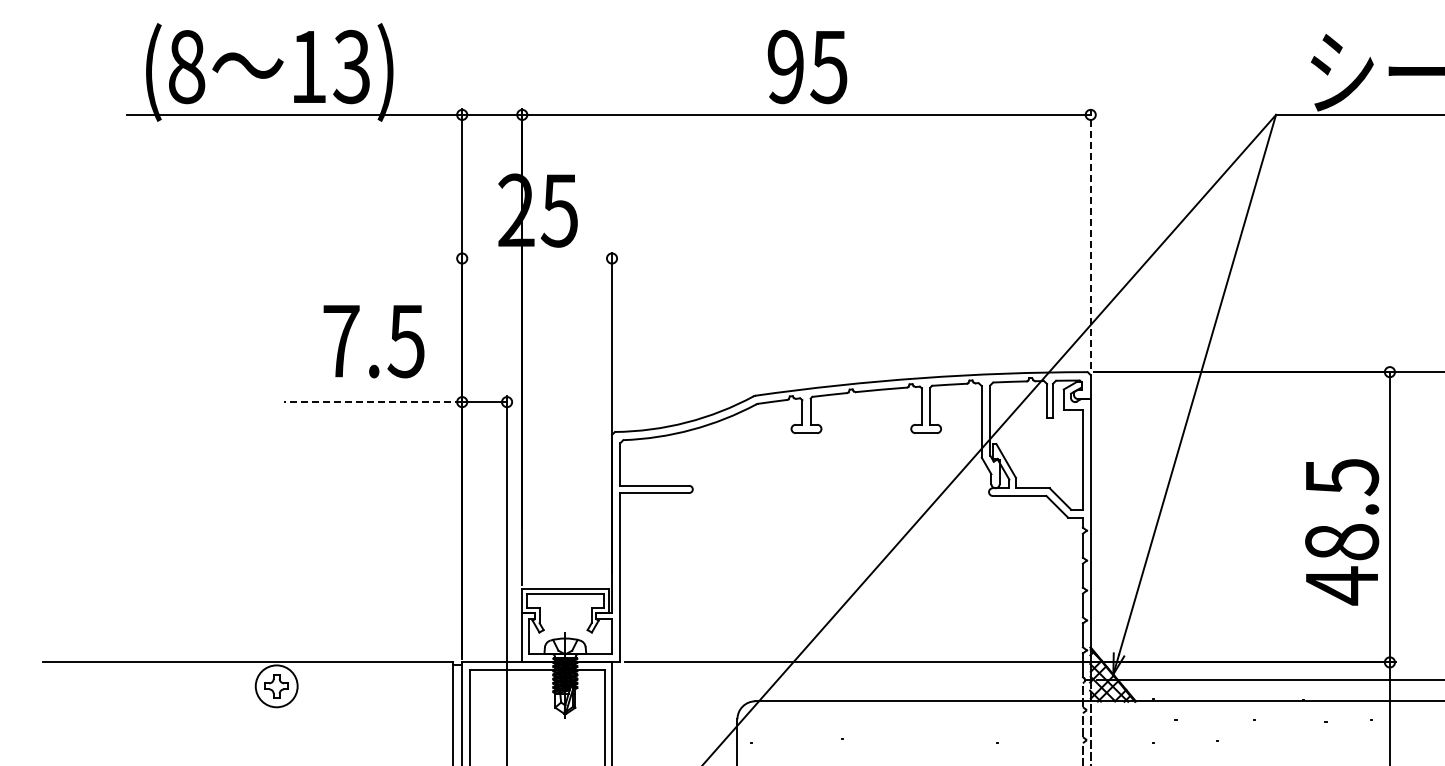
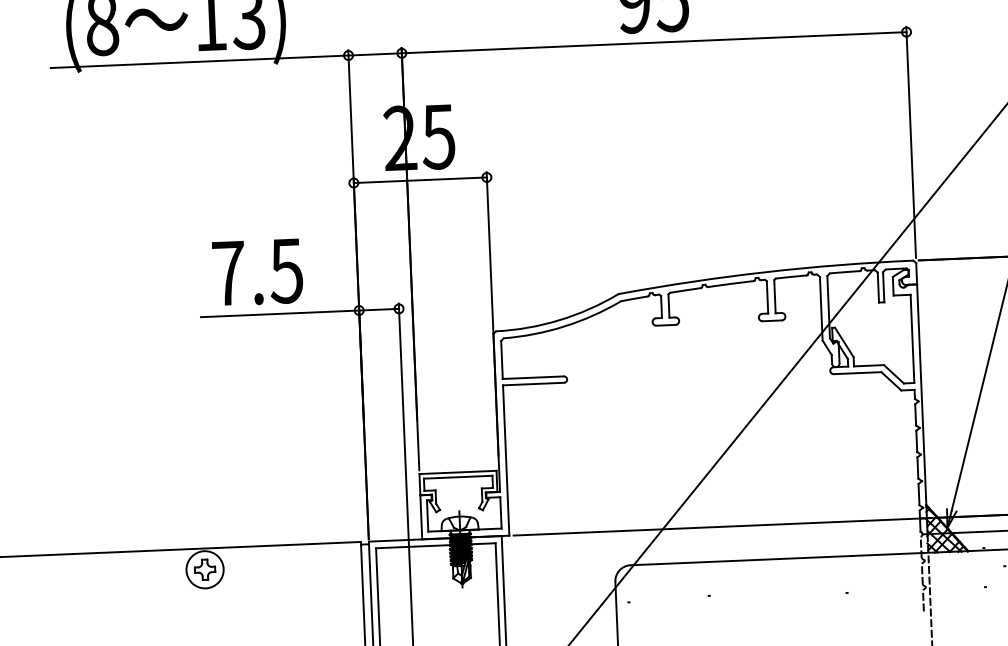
line: (1090, 238) -> (910, 141), dashed -> solid
line: (537, 258) -> (420, 180), added
text: (373, 341) -> (257, 272), moved
line: (372, 402) -> (279, 314), dashed -> solid

